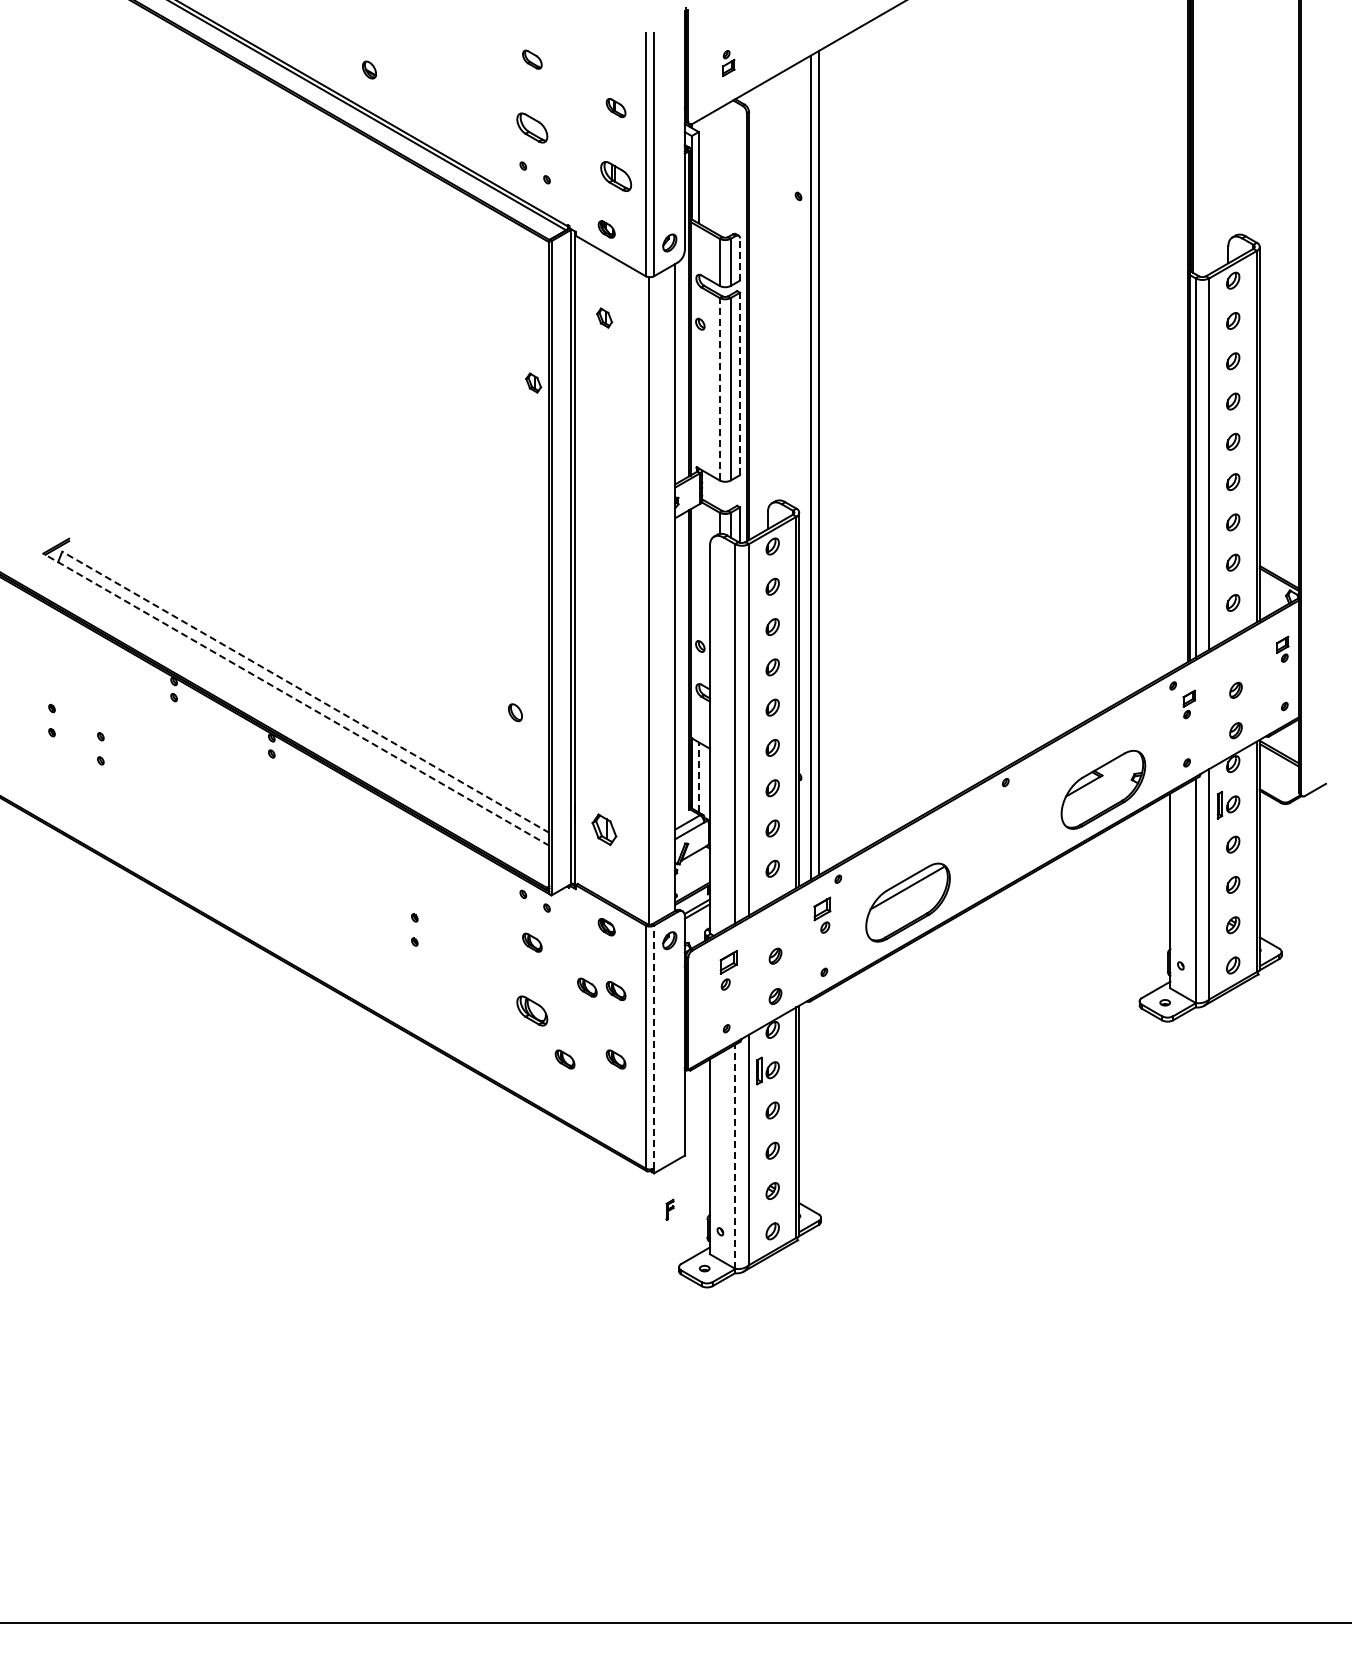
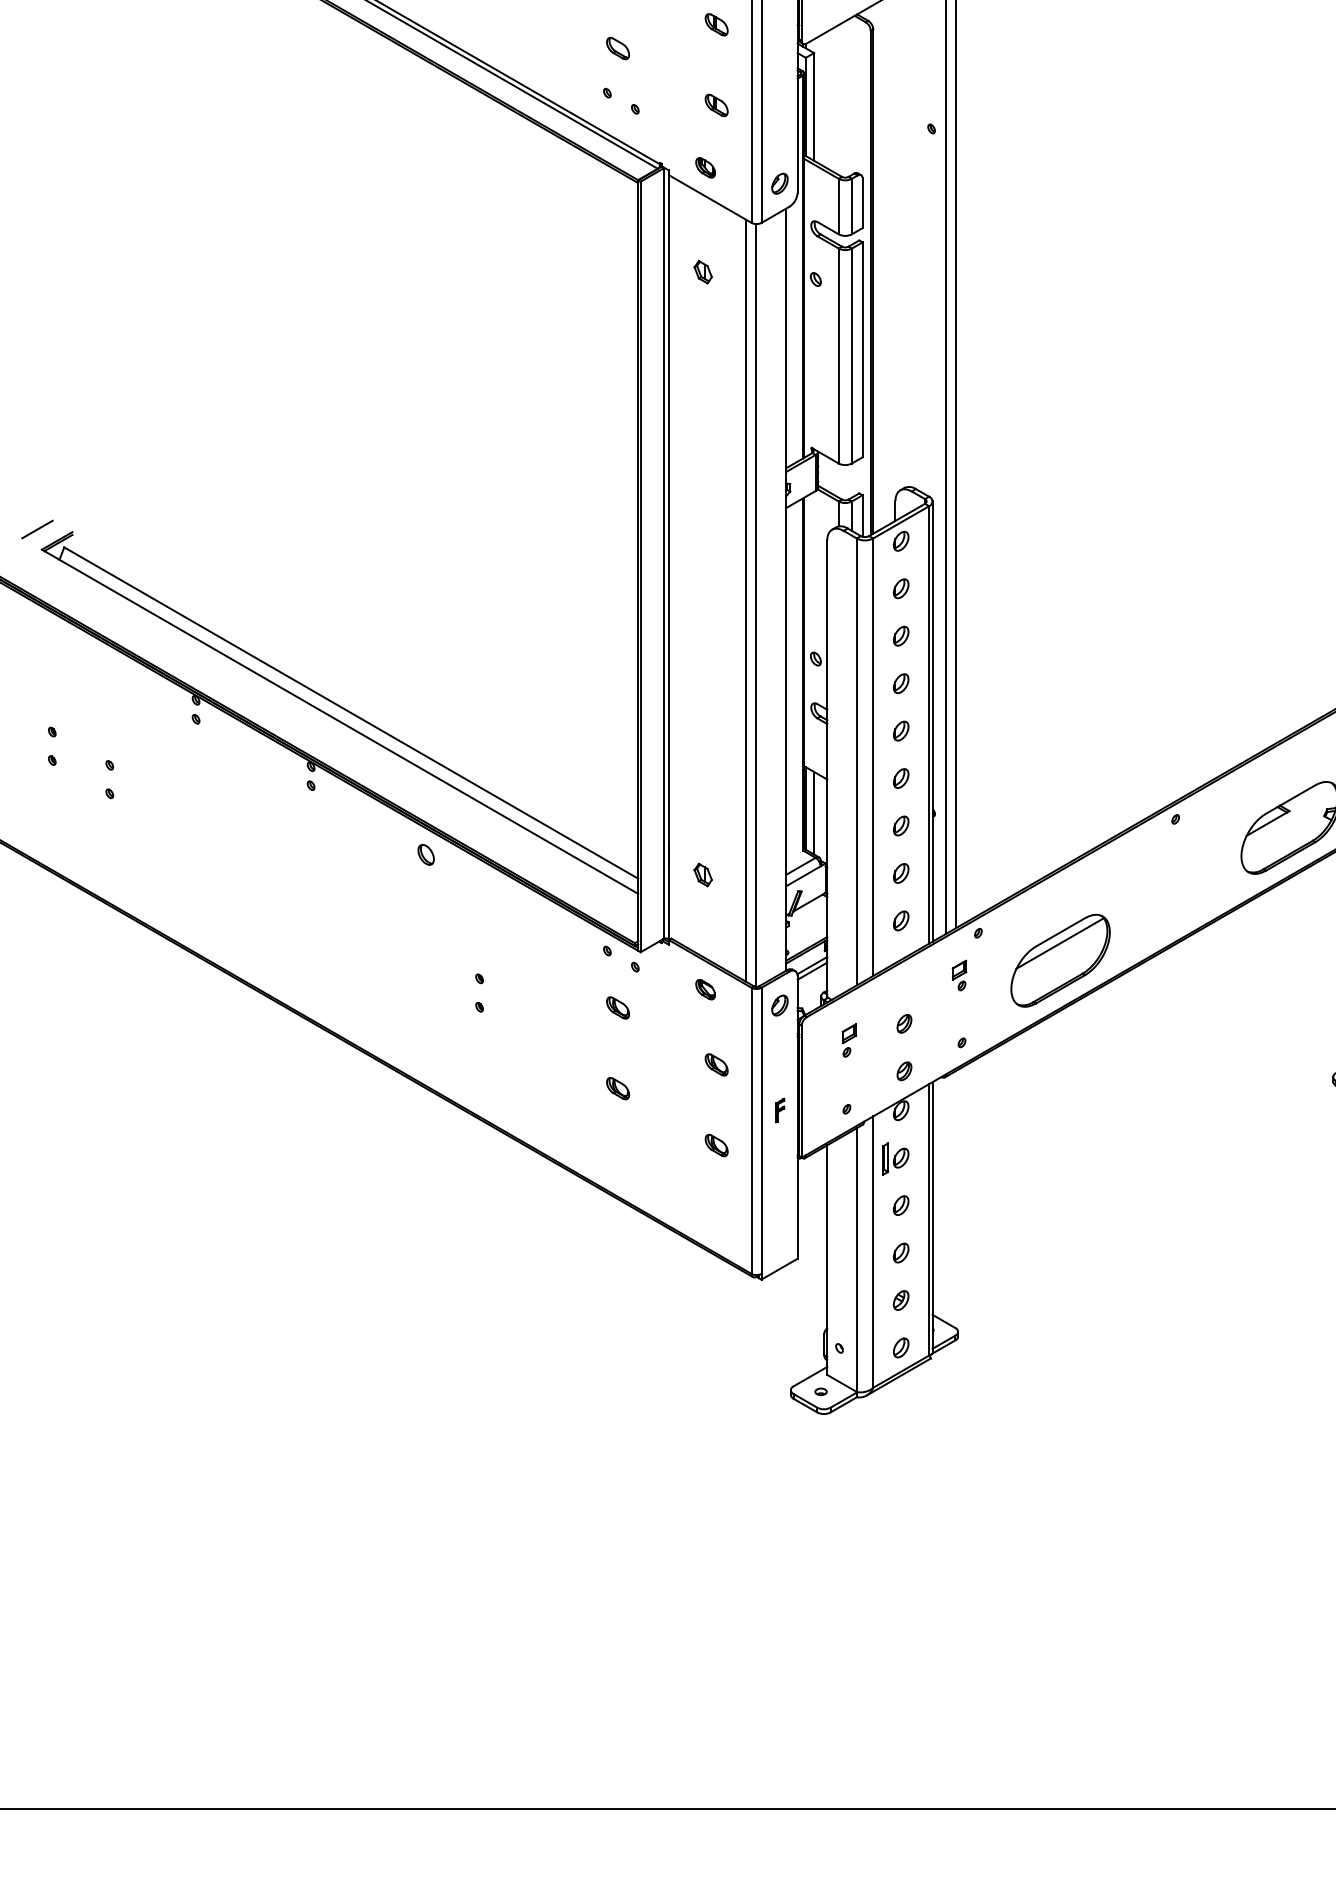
part: (532, 128) -> (618, 48), size x0.62
part: (615, 176) -> (715, 105), size x0.62
line: (739, 259) -> (862, 203), dashed -> solid
part: (533, 382) -> (619, 348), removed
line: (739, 383) -> (862, 349), dashed -> solid
line: (719, 388) -> (838, 355), dashed -> solid
line: (39, 536) -> (37, 529), added
line: (640, 596) -> (745, 600), added
line: (305, 692) -> (350, 713), dashed -> solid
line: (295, 699) -> (339, 721), dashed -> solid
part: (515, 712) -> (426, 854), moved
line: (698, 777) -> (813, 813), dashed -> solid
part: (604, 829) -> (703, 874), size x0.62
part: (821, 914) -> (958, 974), size x0.71
part: (728, 969) -> (849, 1039), size x0.71
part: (587, 987) -> (683, 1060), removed
part: (532, 1011) -> (618, 1088), size x0.62
line: (654, 1046) -> (761, 1130), dashed -> solid
part: (564, 1059) -> (655, 1145), removed
line: (735, 1156) -> (857, 1259), dashed -> solid
part: (669, 1209) -> (779, 1110), moved

